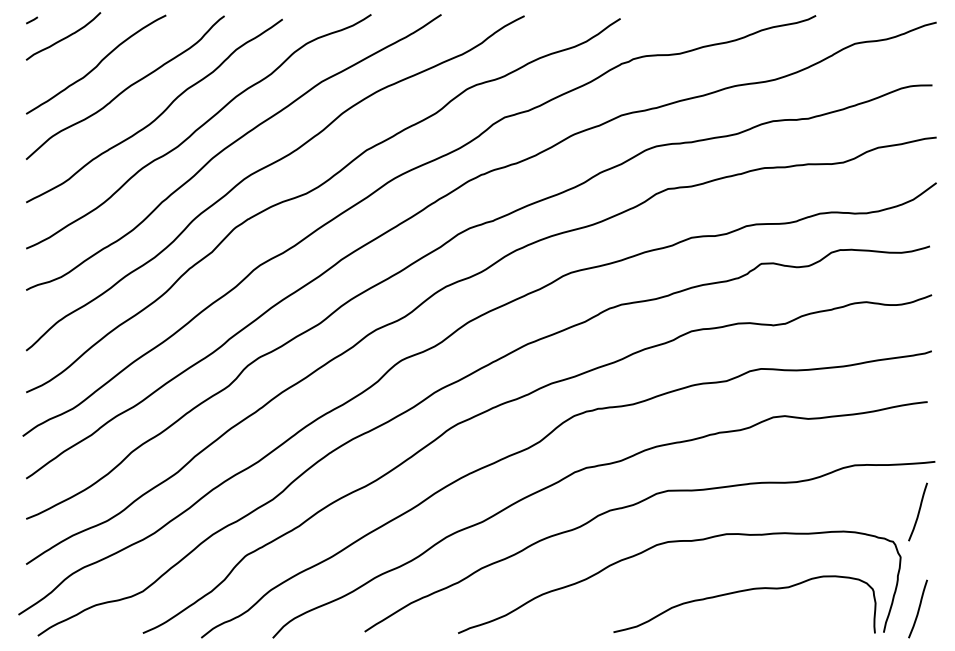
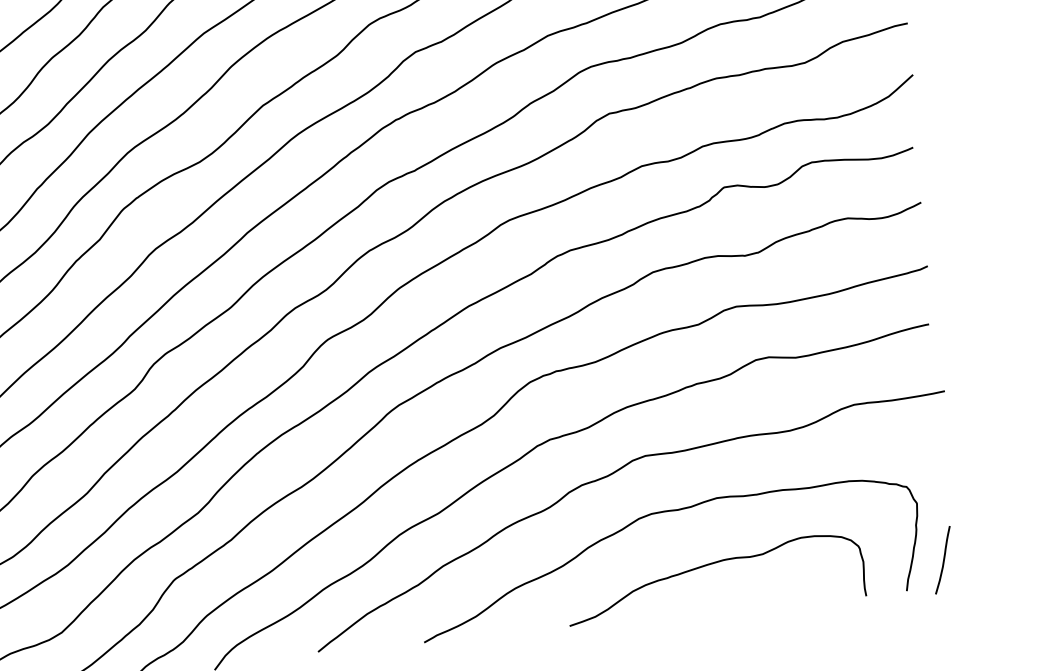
curve: (918, 511) -> (931, 449), removed
curve: (740, 592) -> (708, 565), moved

